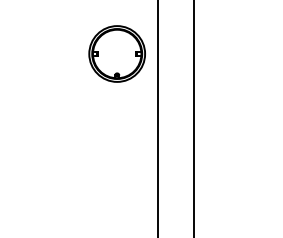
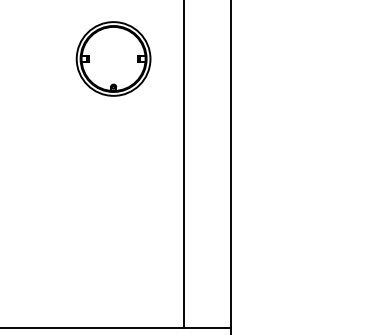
part: (117, 53) -> (113, 58), moved

